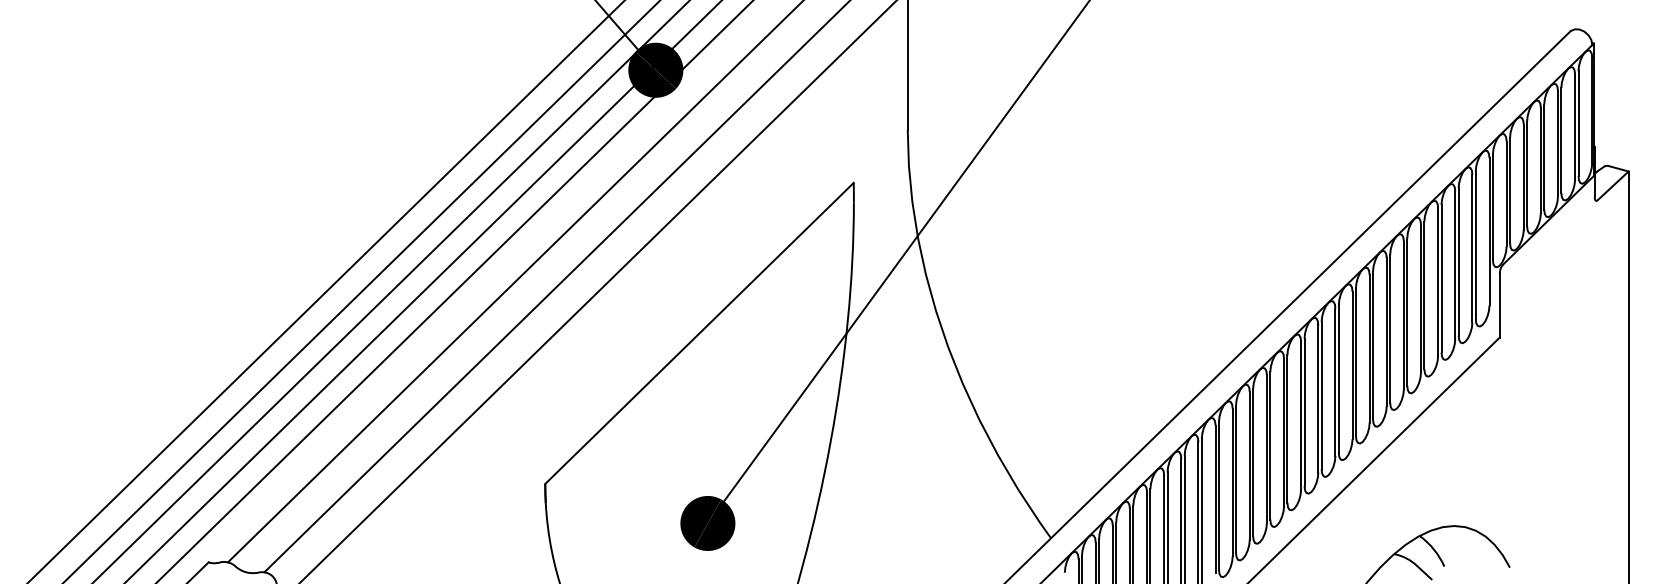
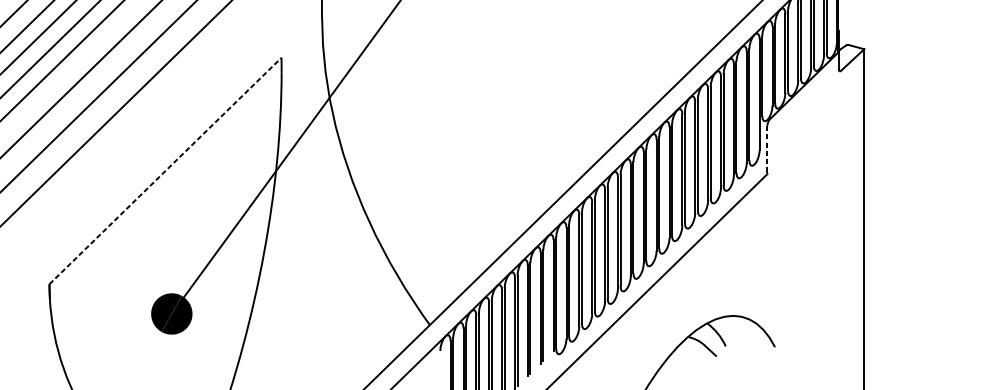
line: (1499, 305) -> (767, 150), solid -> dashed
line: (699, 333) -> (165, 171), solid -> dashed

